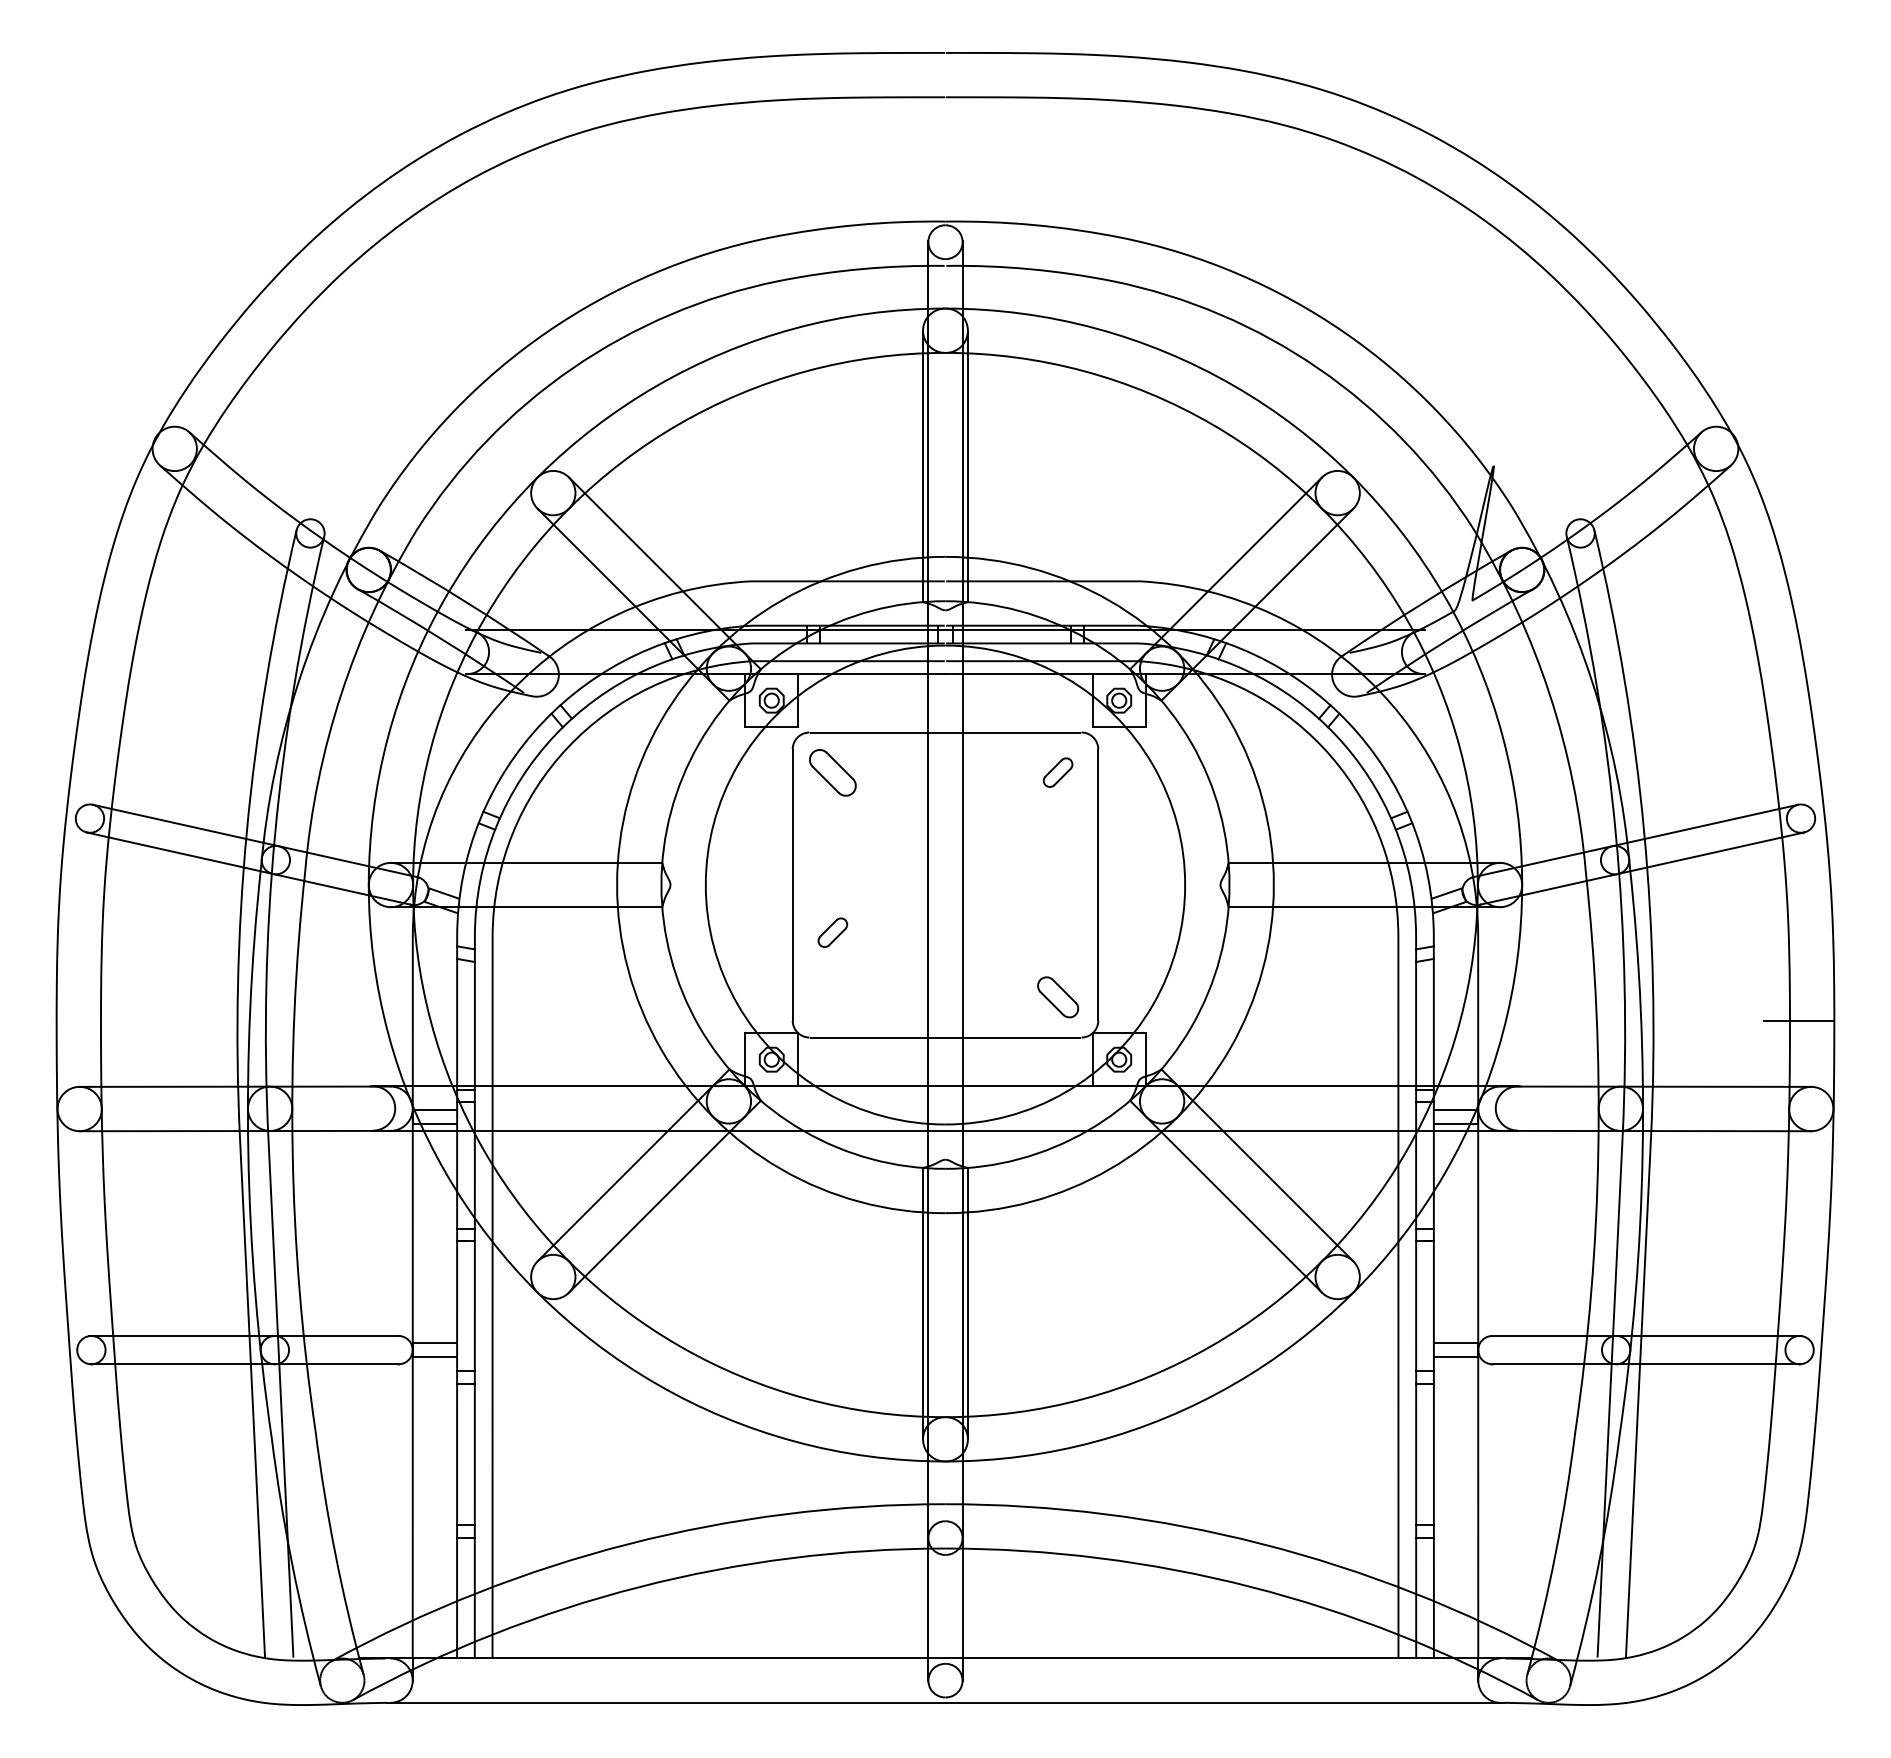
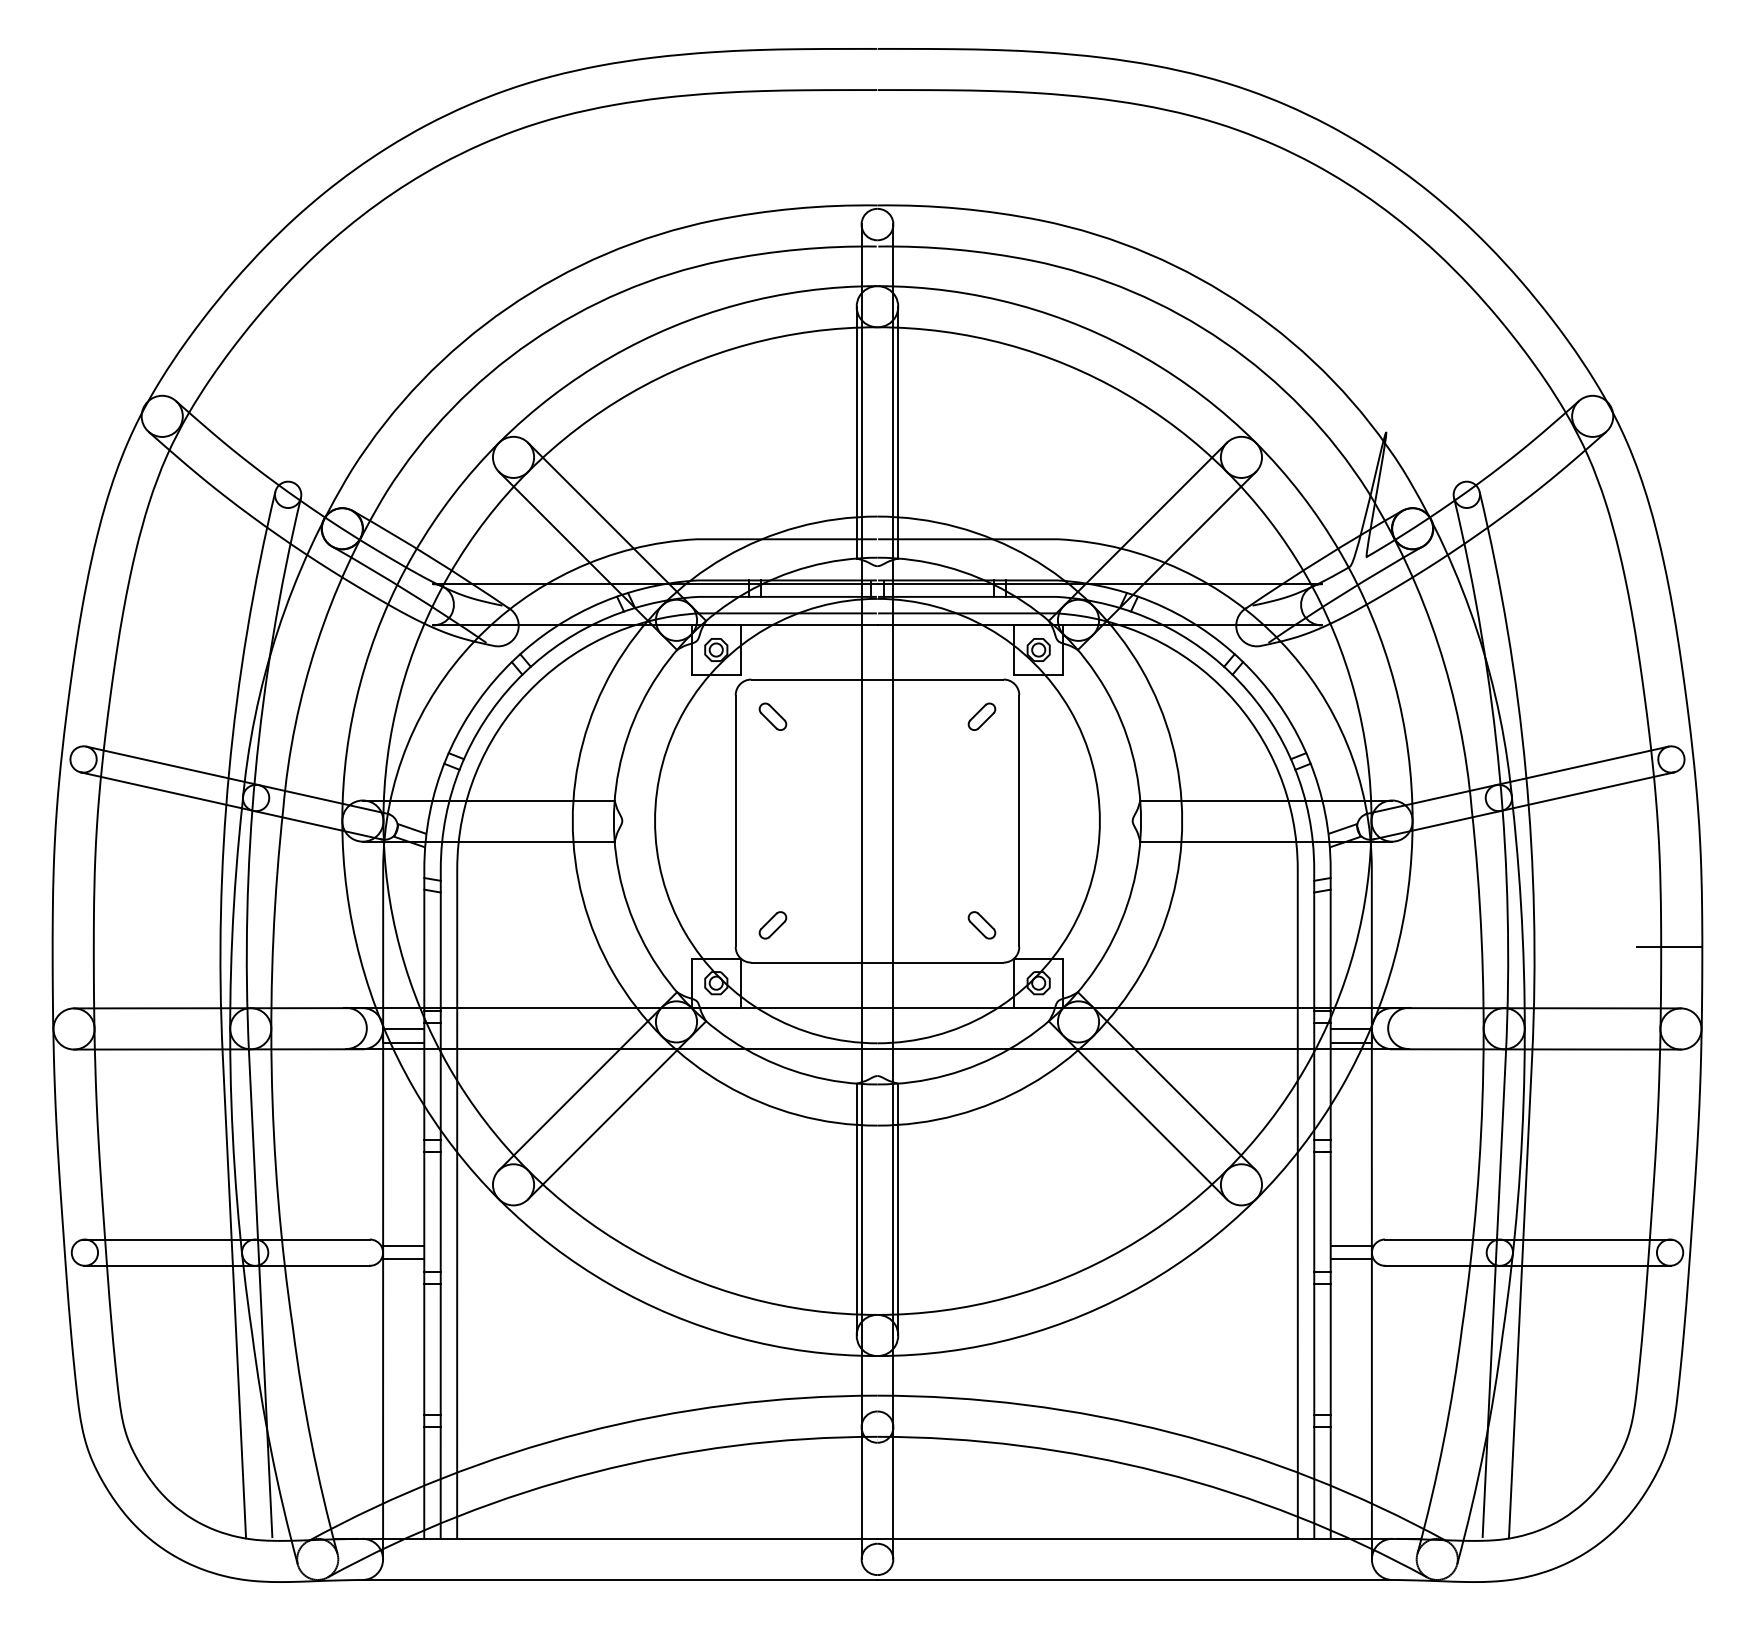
part: (832, 772) -> (772, 716), size x0.62
part: (832, 932) -> (772, 925), moved
part: (1057, 997) -> (981, 925), size x0.71

